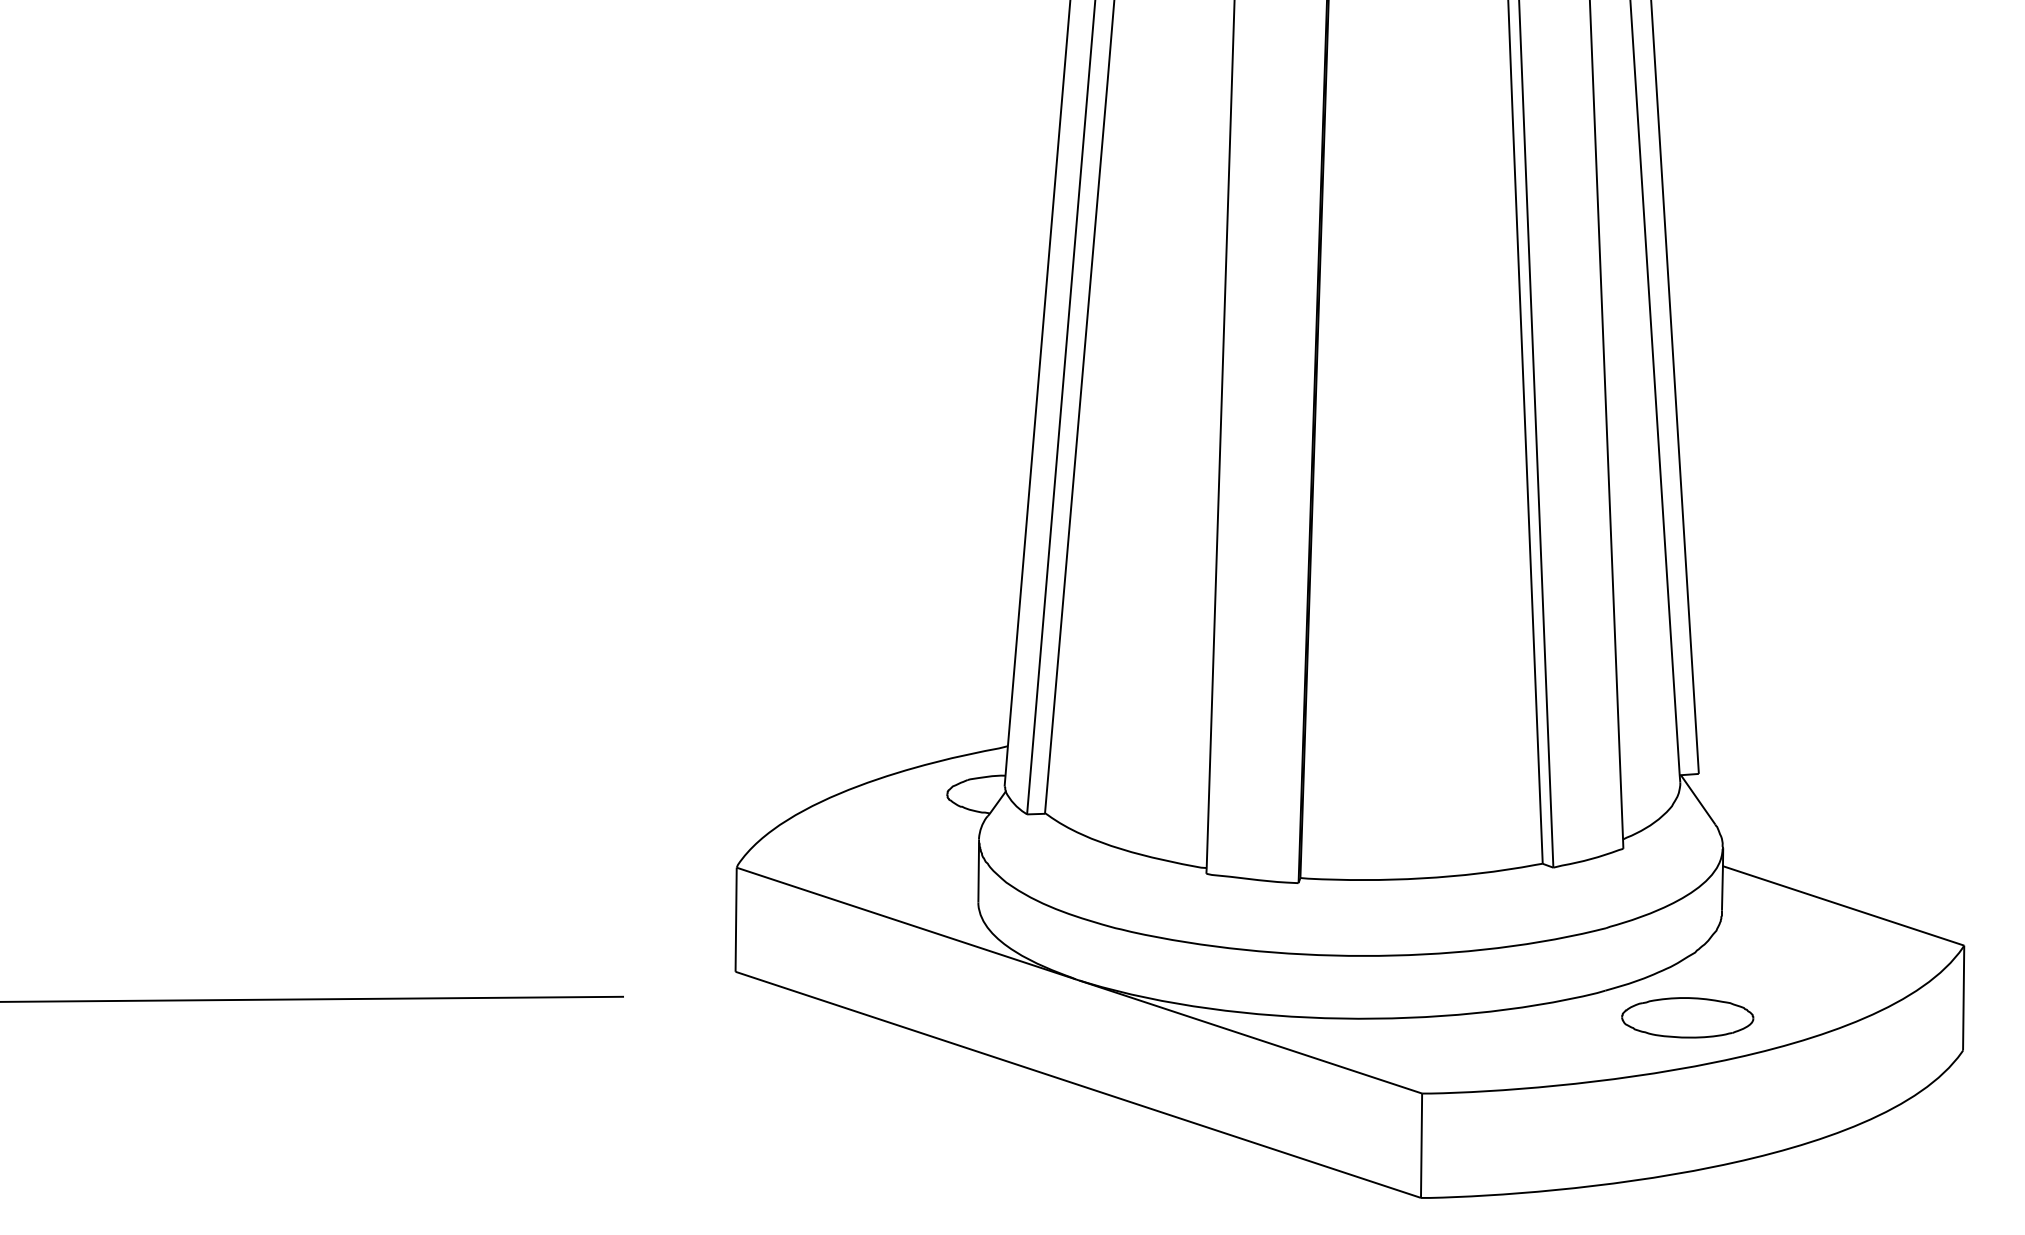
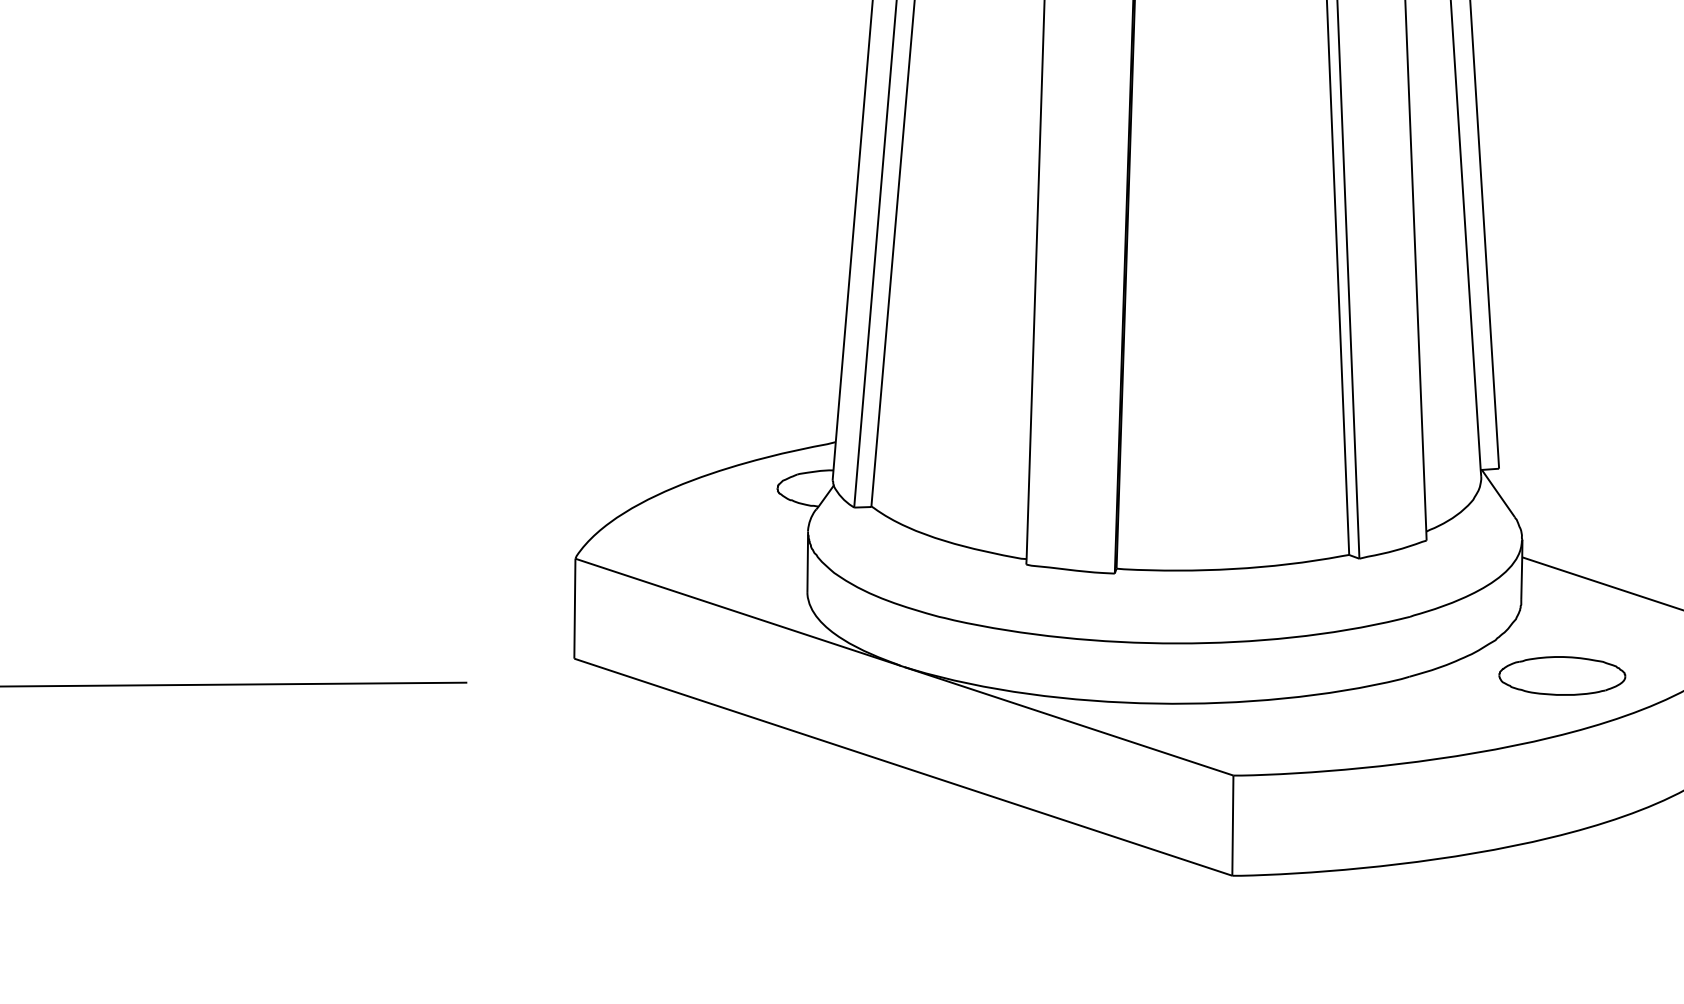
part: (1687, 1017) -> (1562, 675), moved

